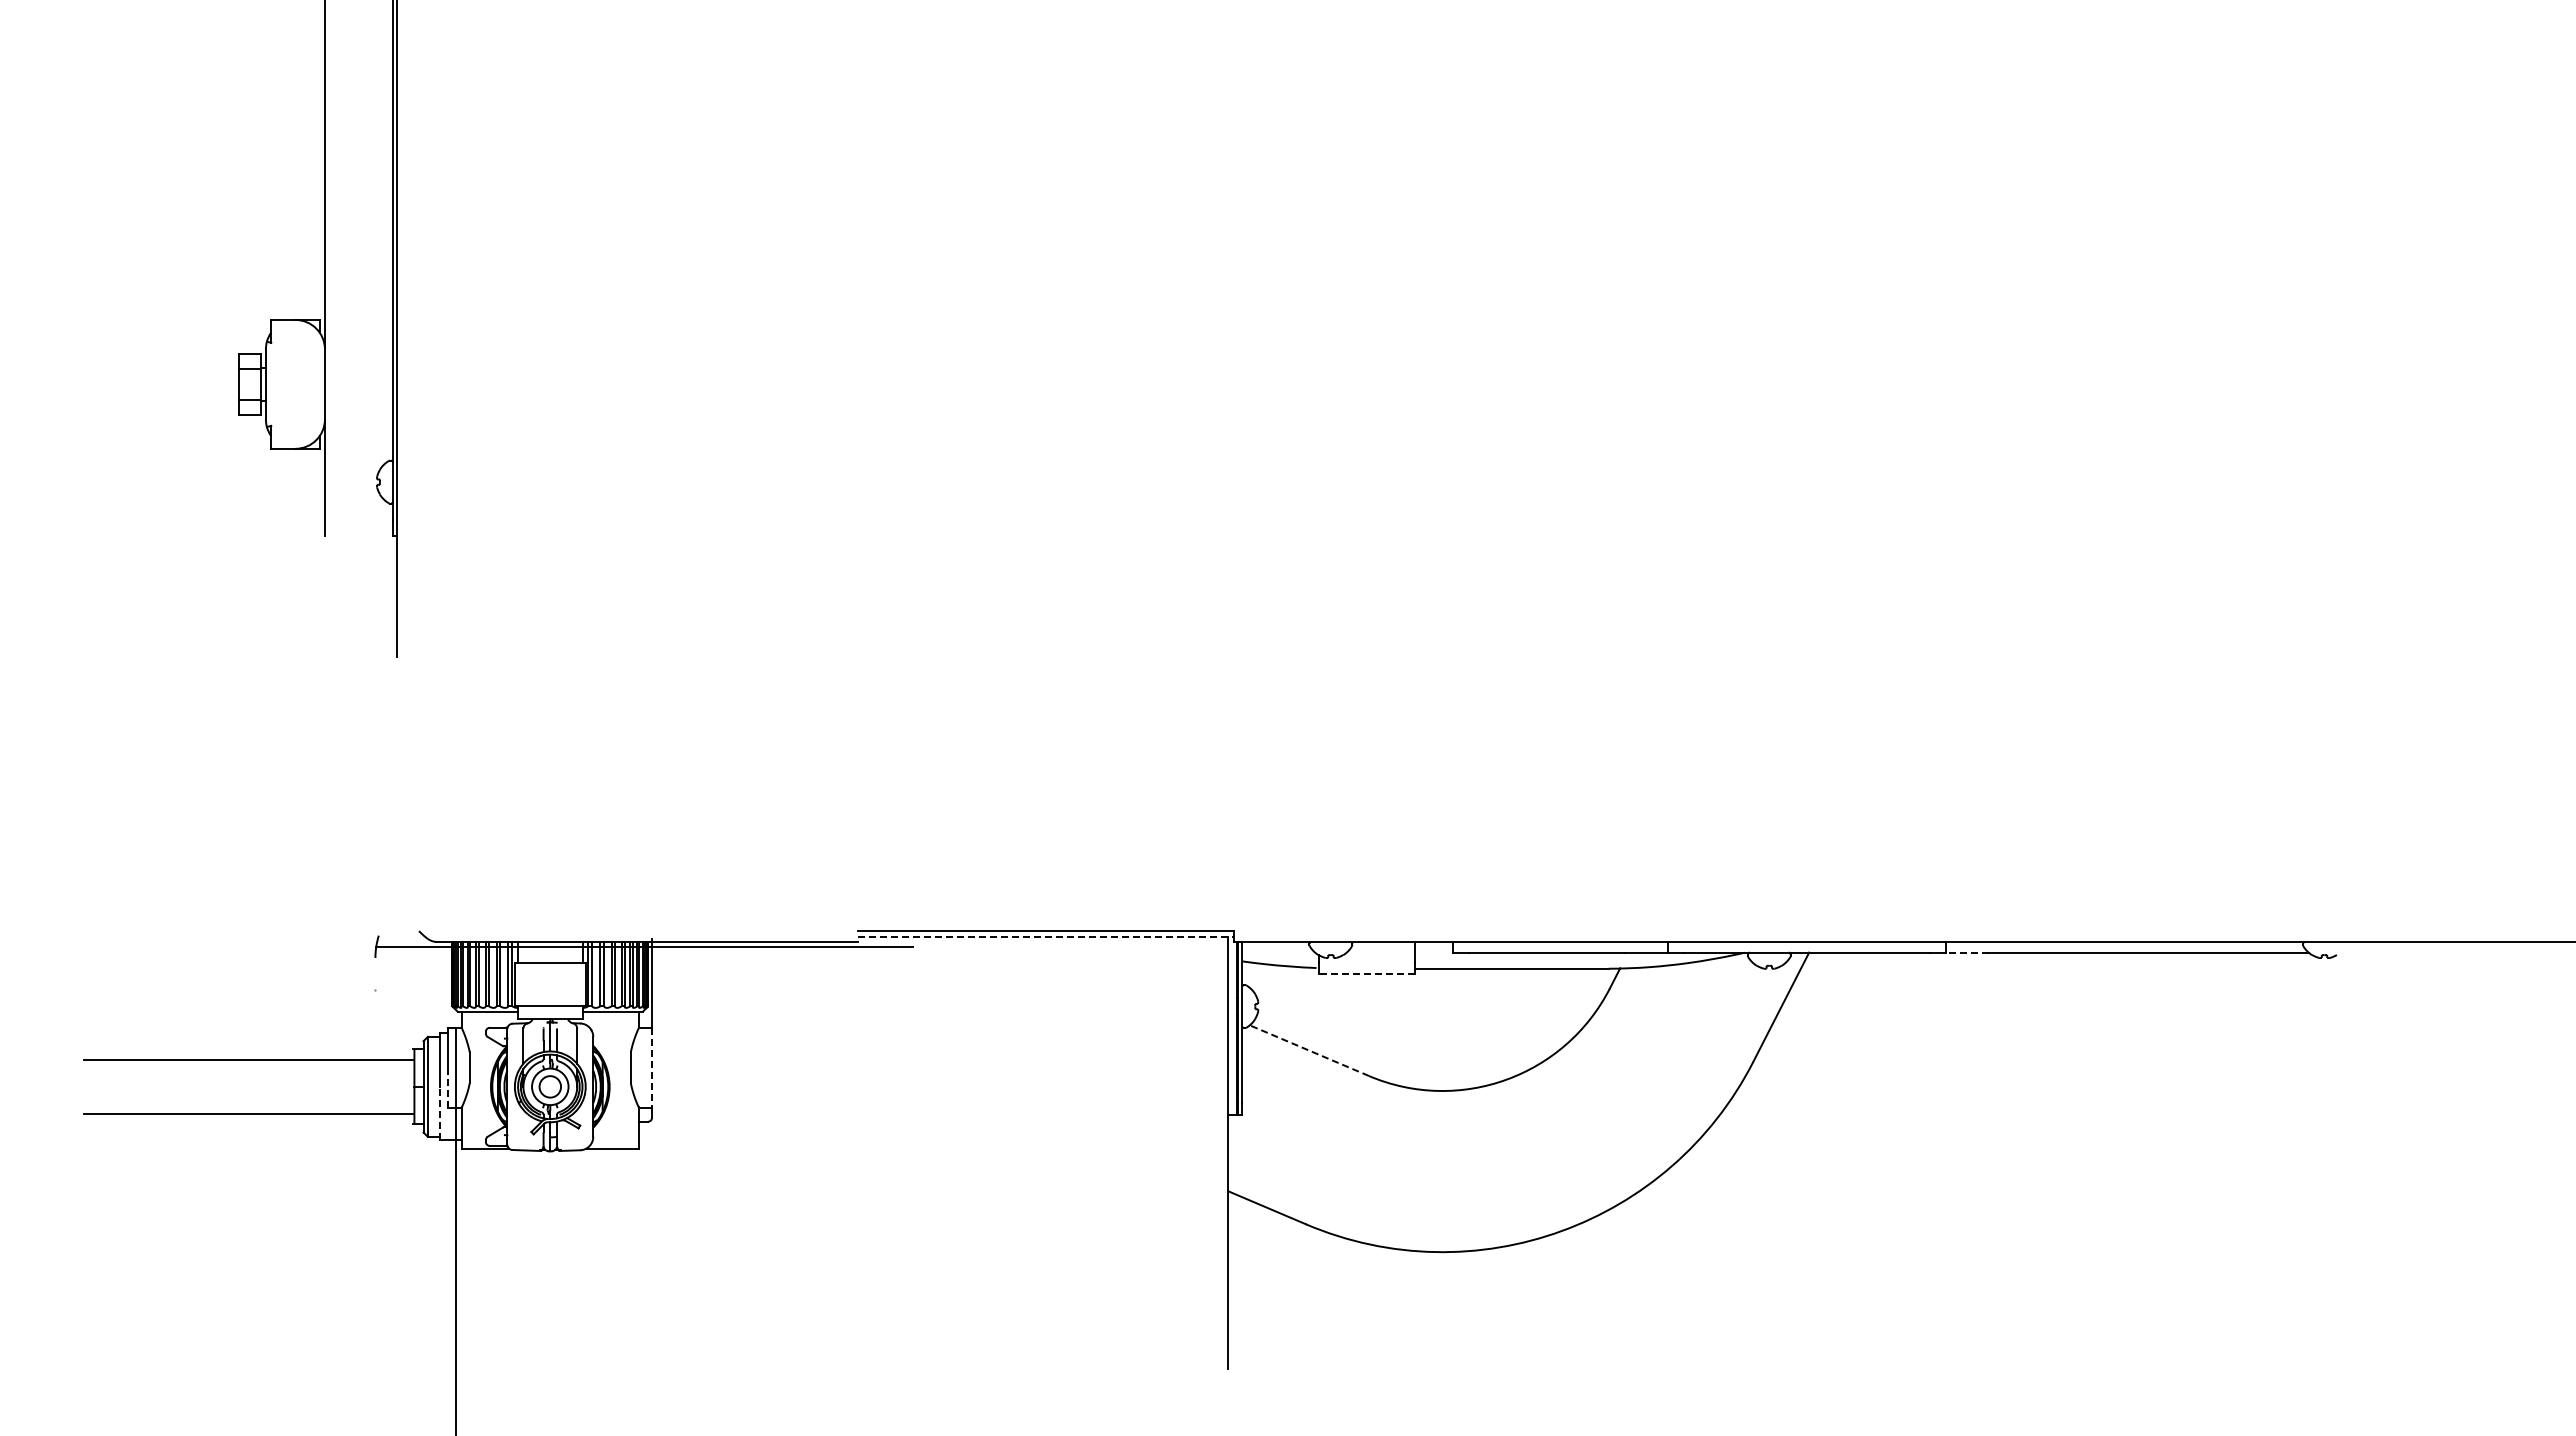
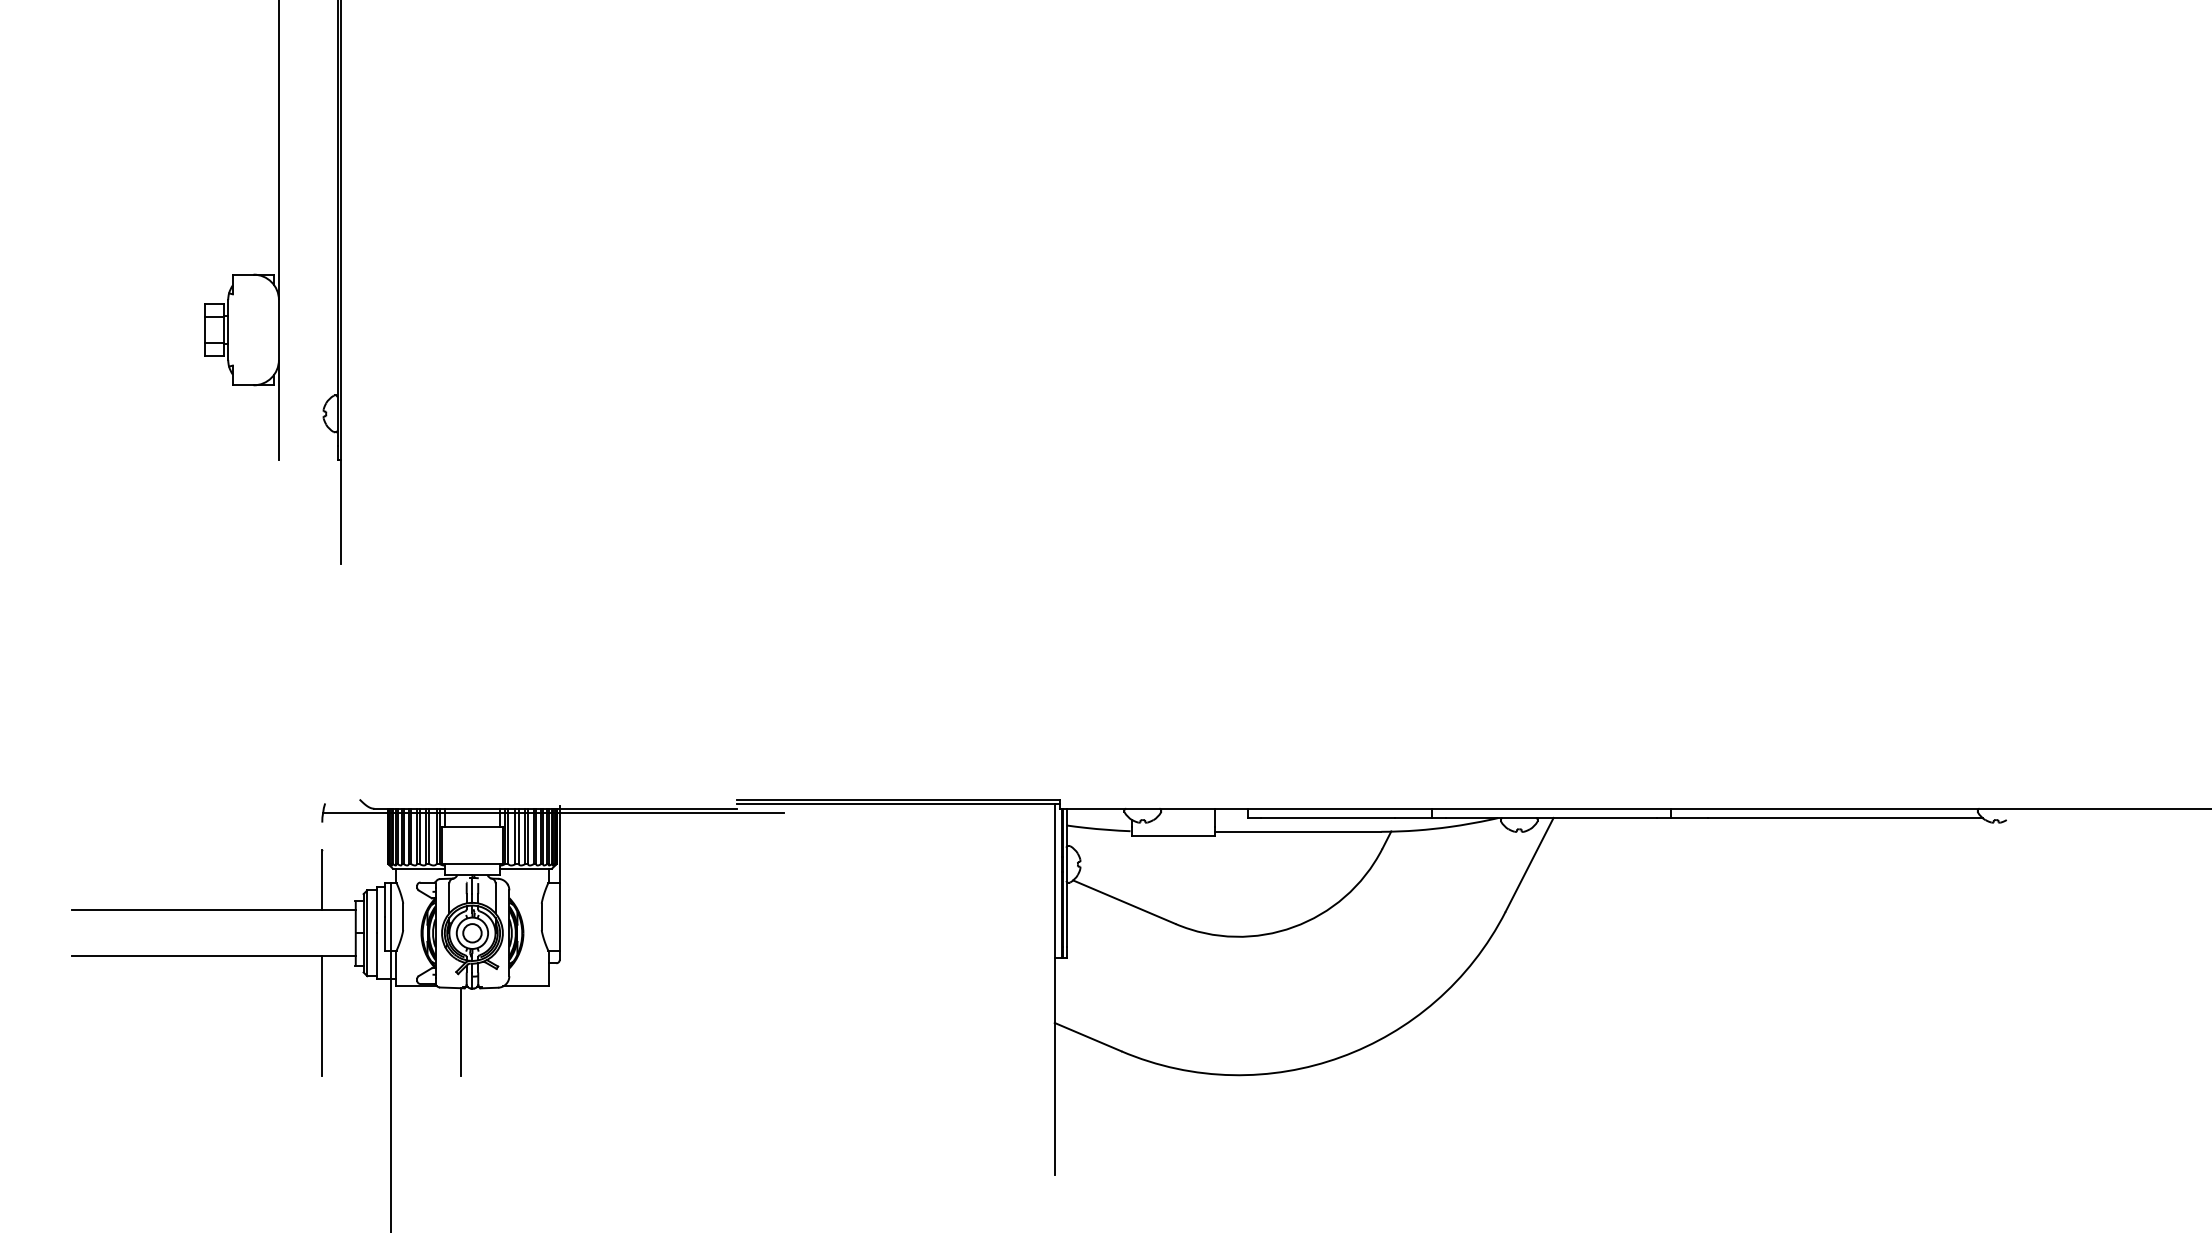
line: (1046, 936) -> (898, 804), dashed -> solid
line: (1967, 952) -> (1689, 817), dashed -> solid
line: (1366, 974) -> (1173, 836), dashed -> solid
line: (375, 1025) -> (322, 880), added
line: (1309, 1050) -> (1124, 902), dashed -> solid
line: (652, 1068) -> (560, 917), dashed -> solid
line: (448, 1088) -> (385, 934), dashed -> solid
line: (439, 1113) -> (377, 956), dashed -> solid
line: (375, 1183) -> (322, 1016), added
line: (536, 1201) -> (460, 1031), added

